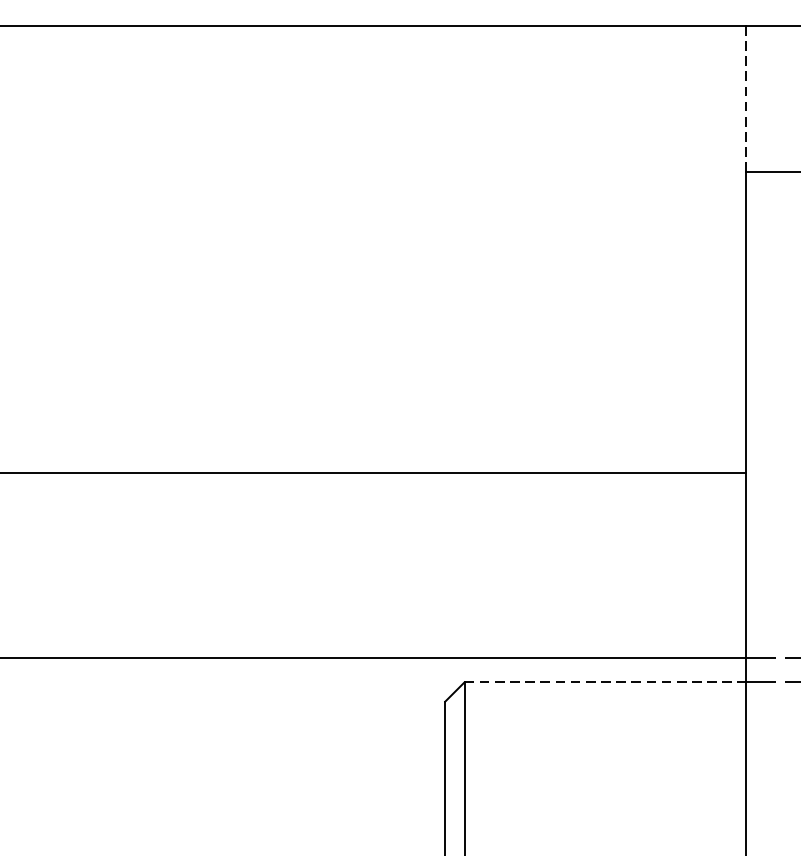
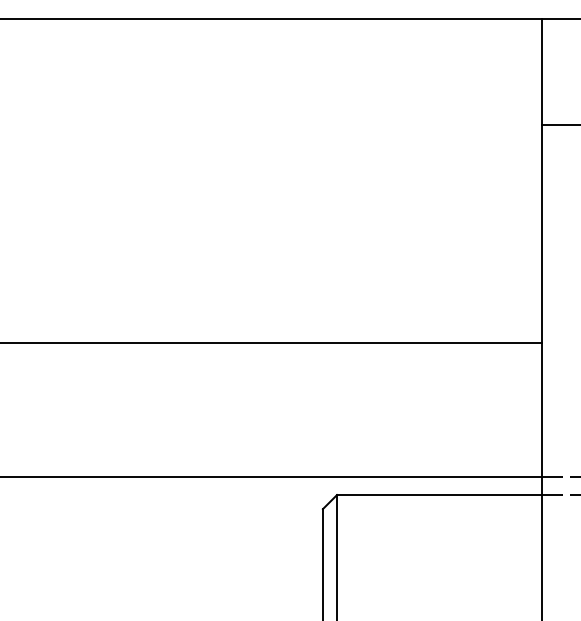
line: (746, 98) -> (541, 71), dashed -> solid
line: (605, 682) -> (439, 495), dashed -> solid

